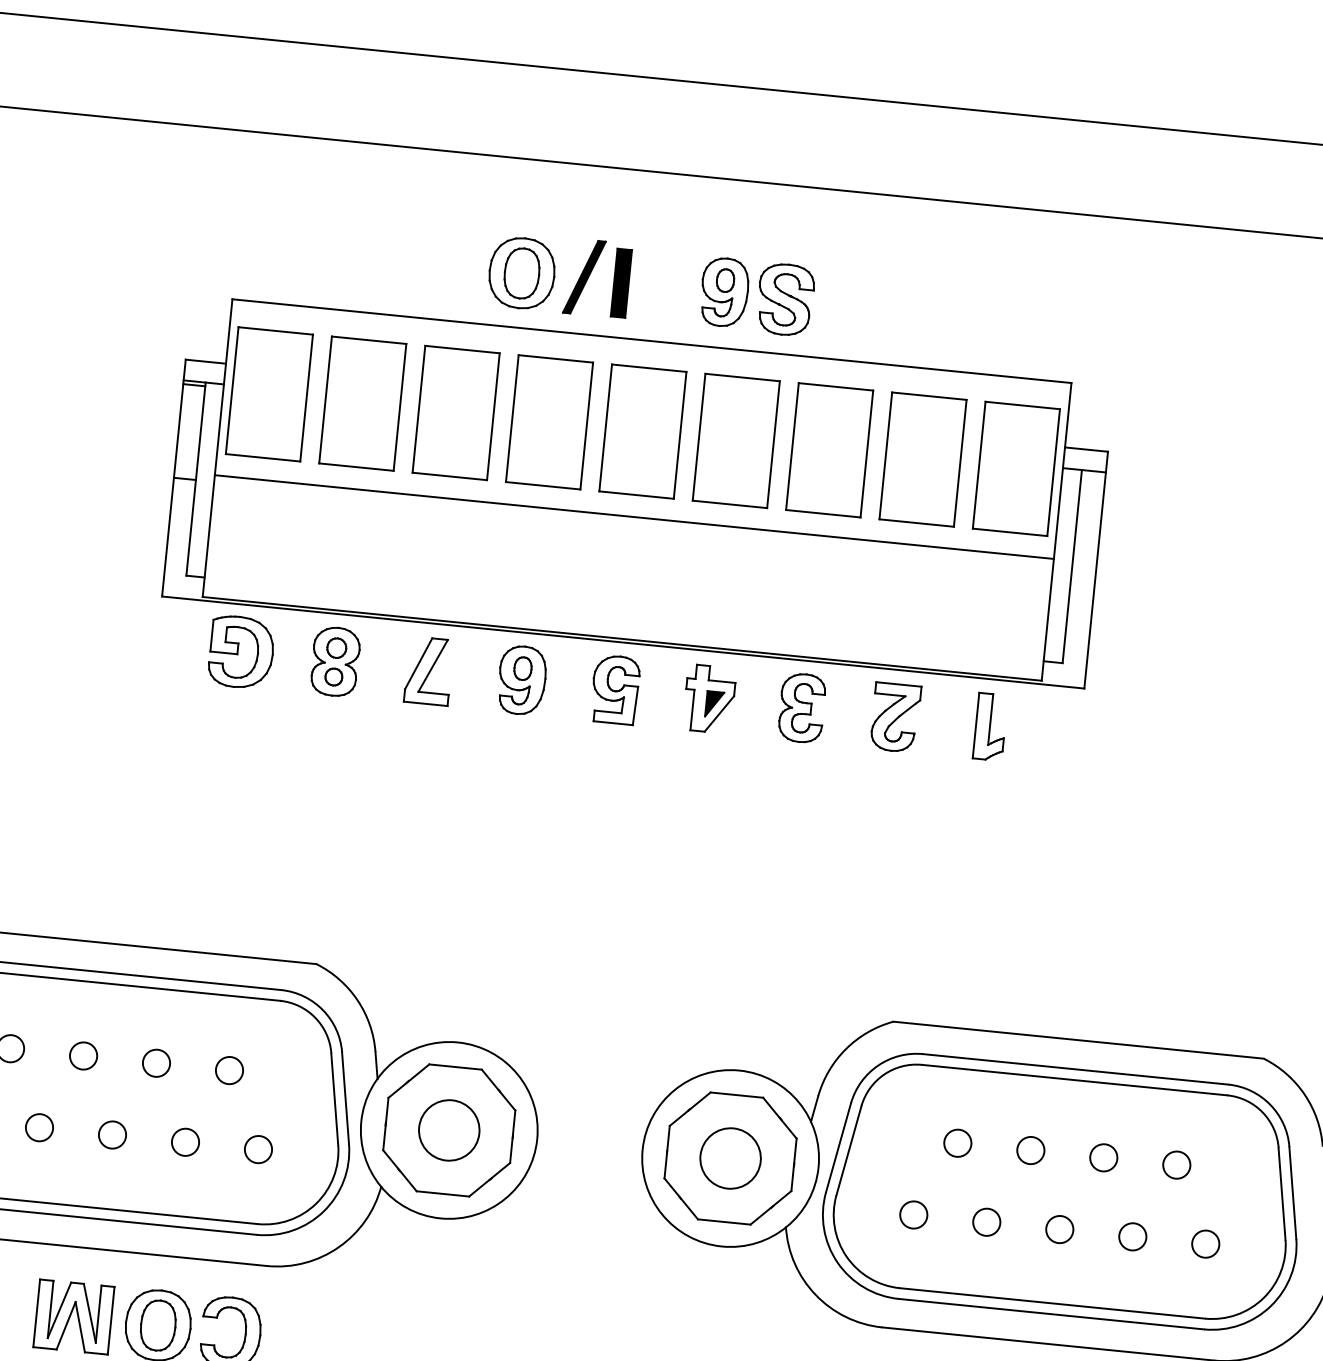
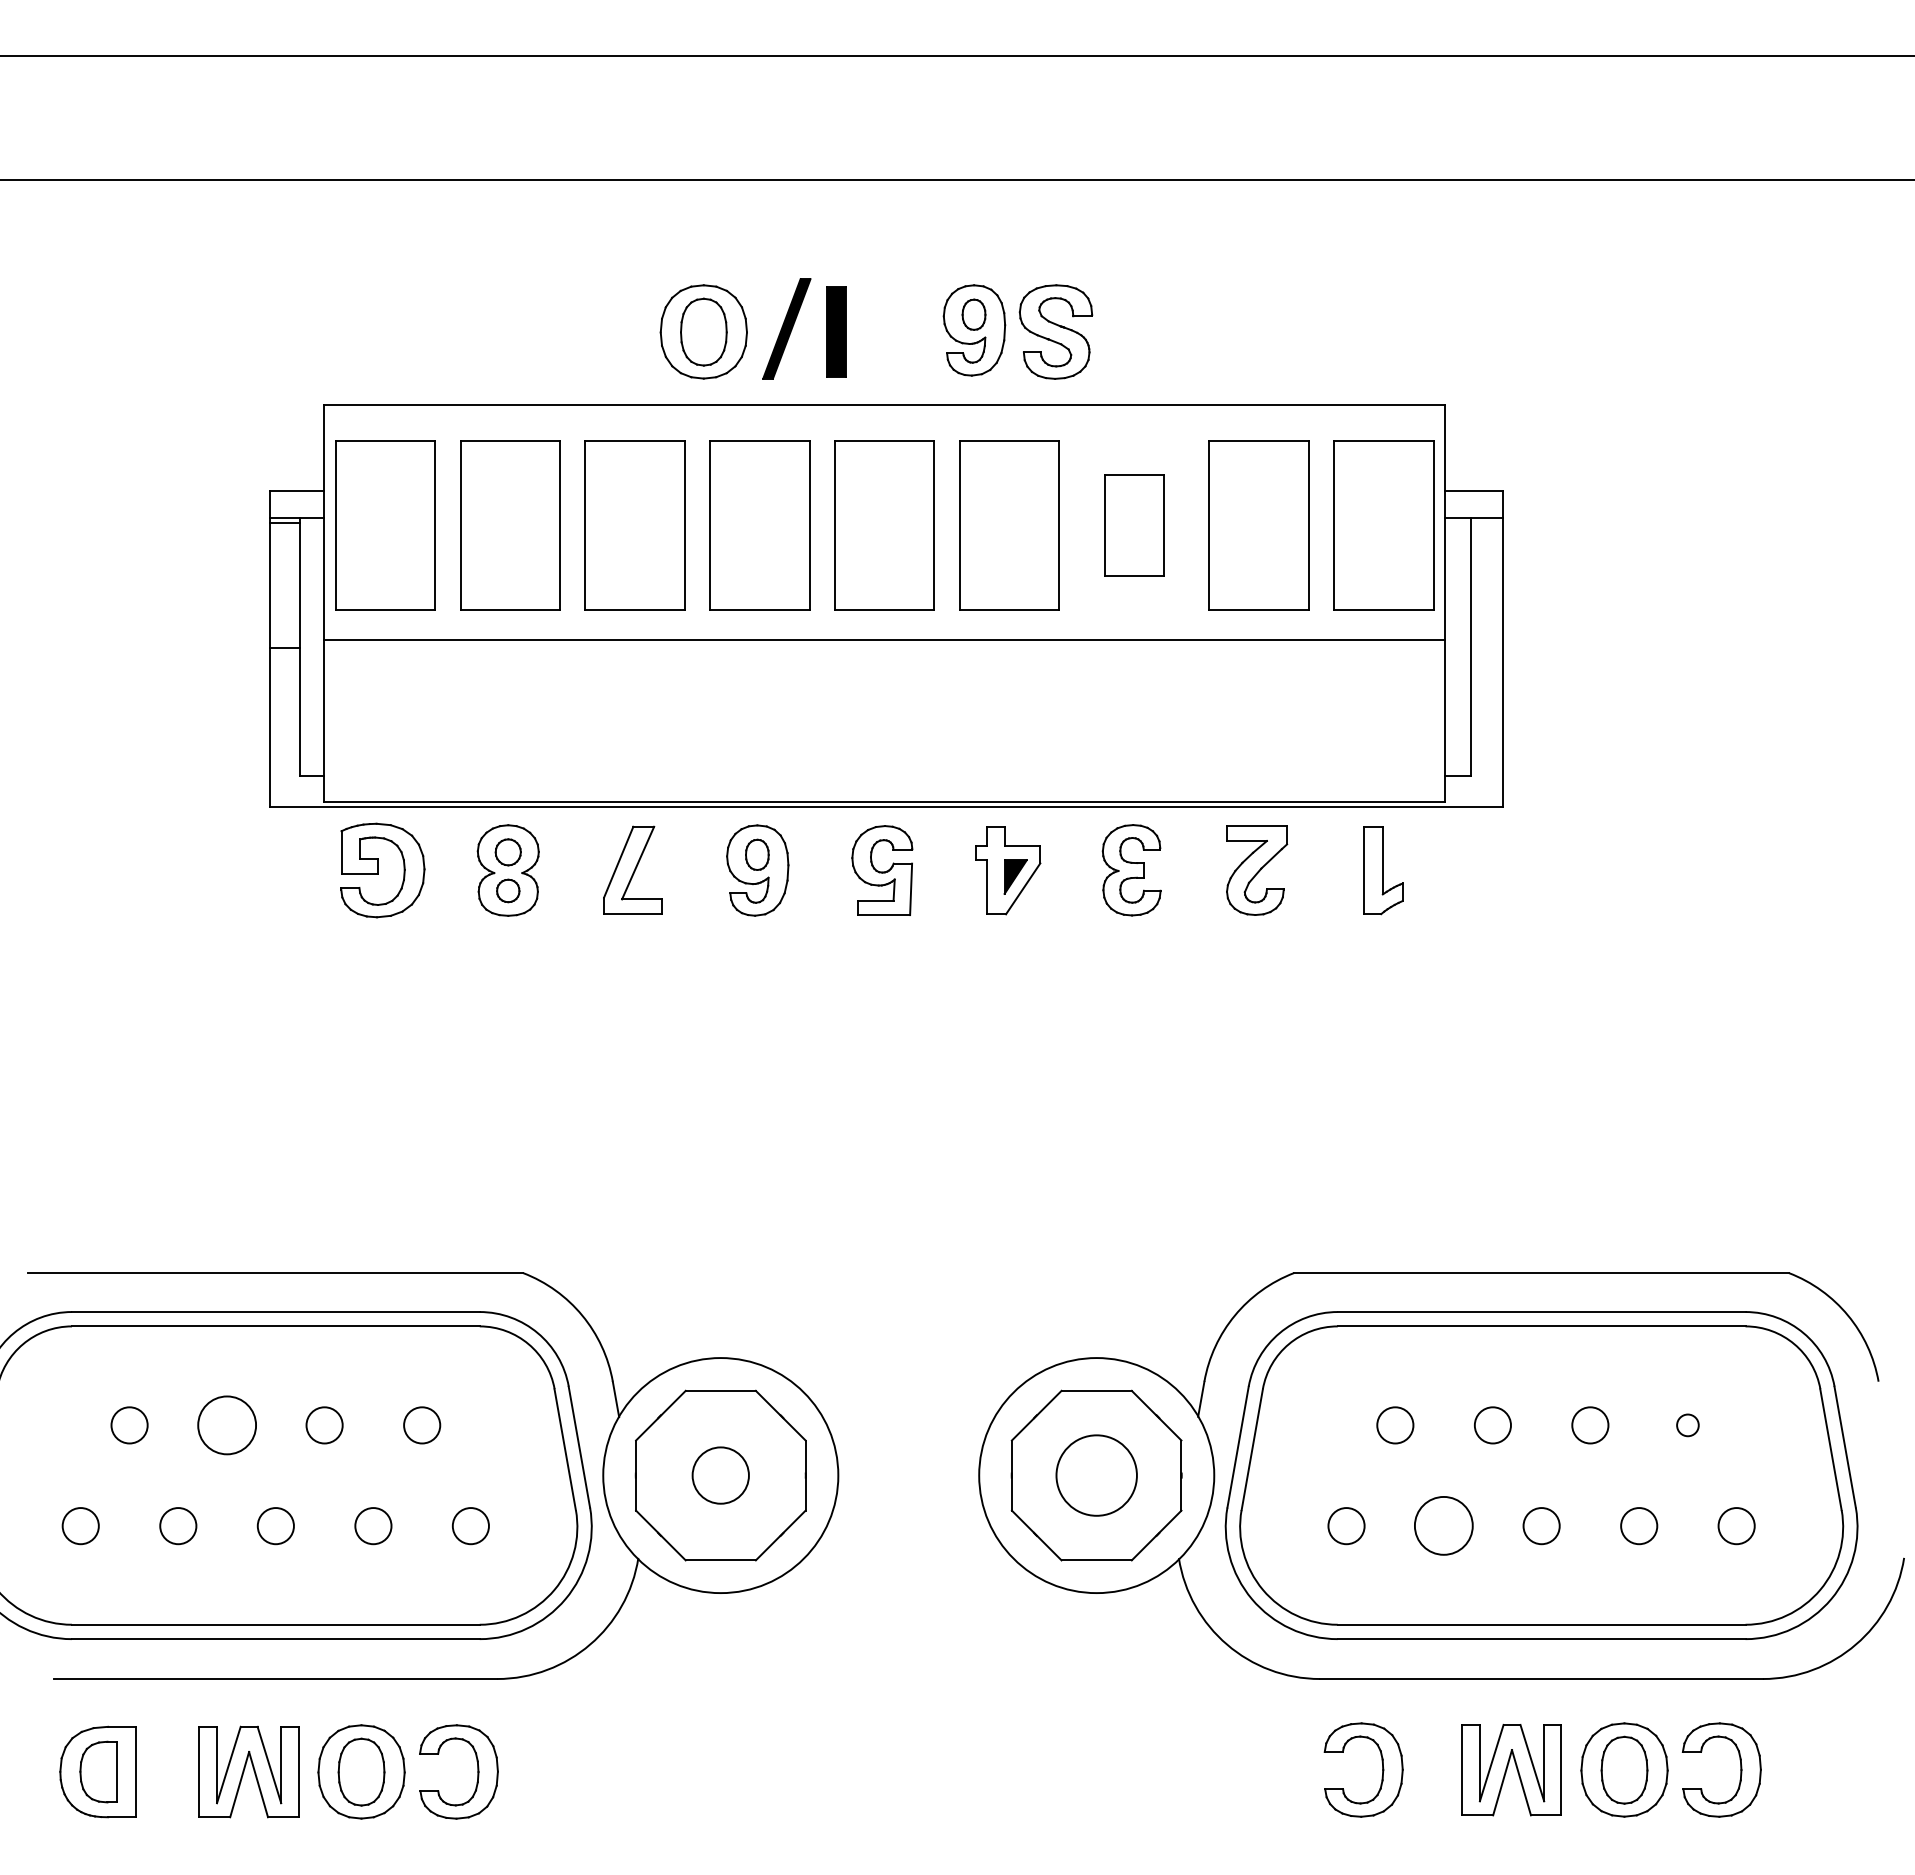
part: (829, 450) -> (1134, 525), size x0.6
circle: (83, 1056) -> (227, 1425), size x1.6
circle: (449, 1130) -> (720, 1475), size x0.7
circle: (1176, 1165) -> (1687, 1425), size x0.6
circle: (987, 1222) -> (1444, 1526), size x1.6

